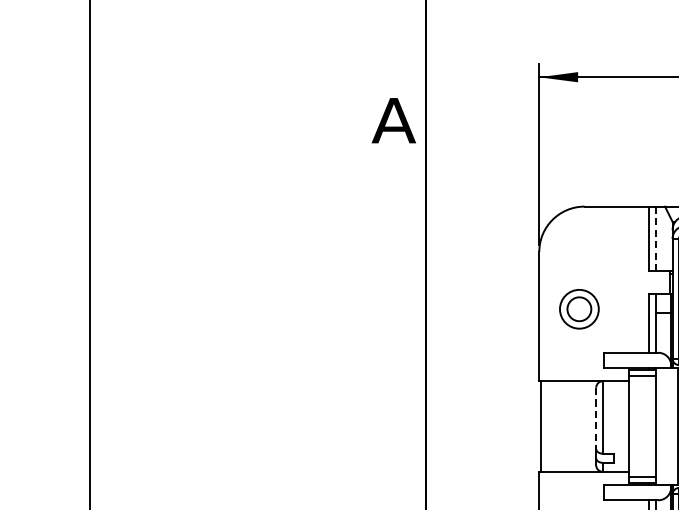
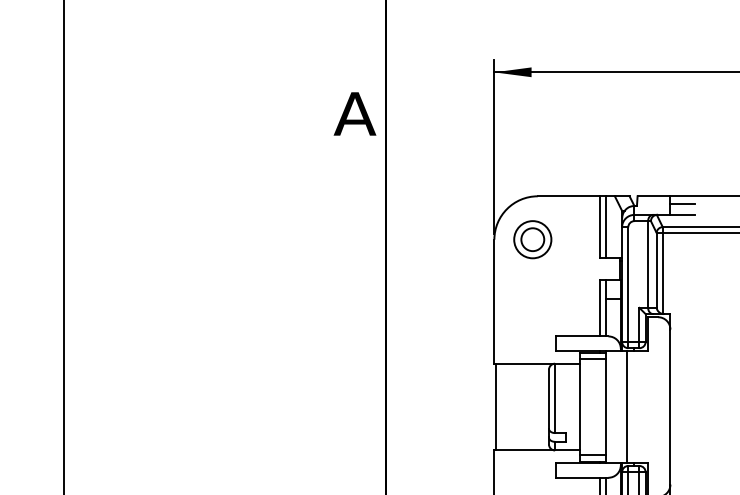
line: (655, 239) -> (605, 227), dashed -> solid
part: (579, 309) -> (532, 239), moved
line: (595, 418) -> (548, 399), dashed -> solid

